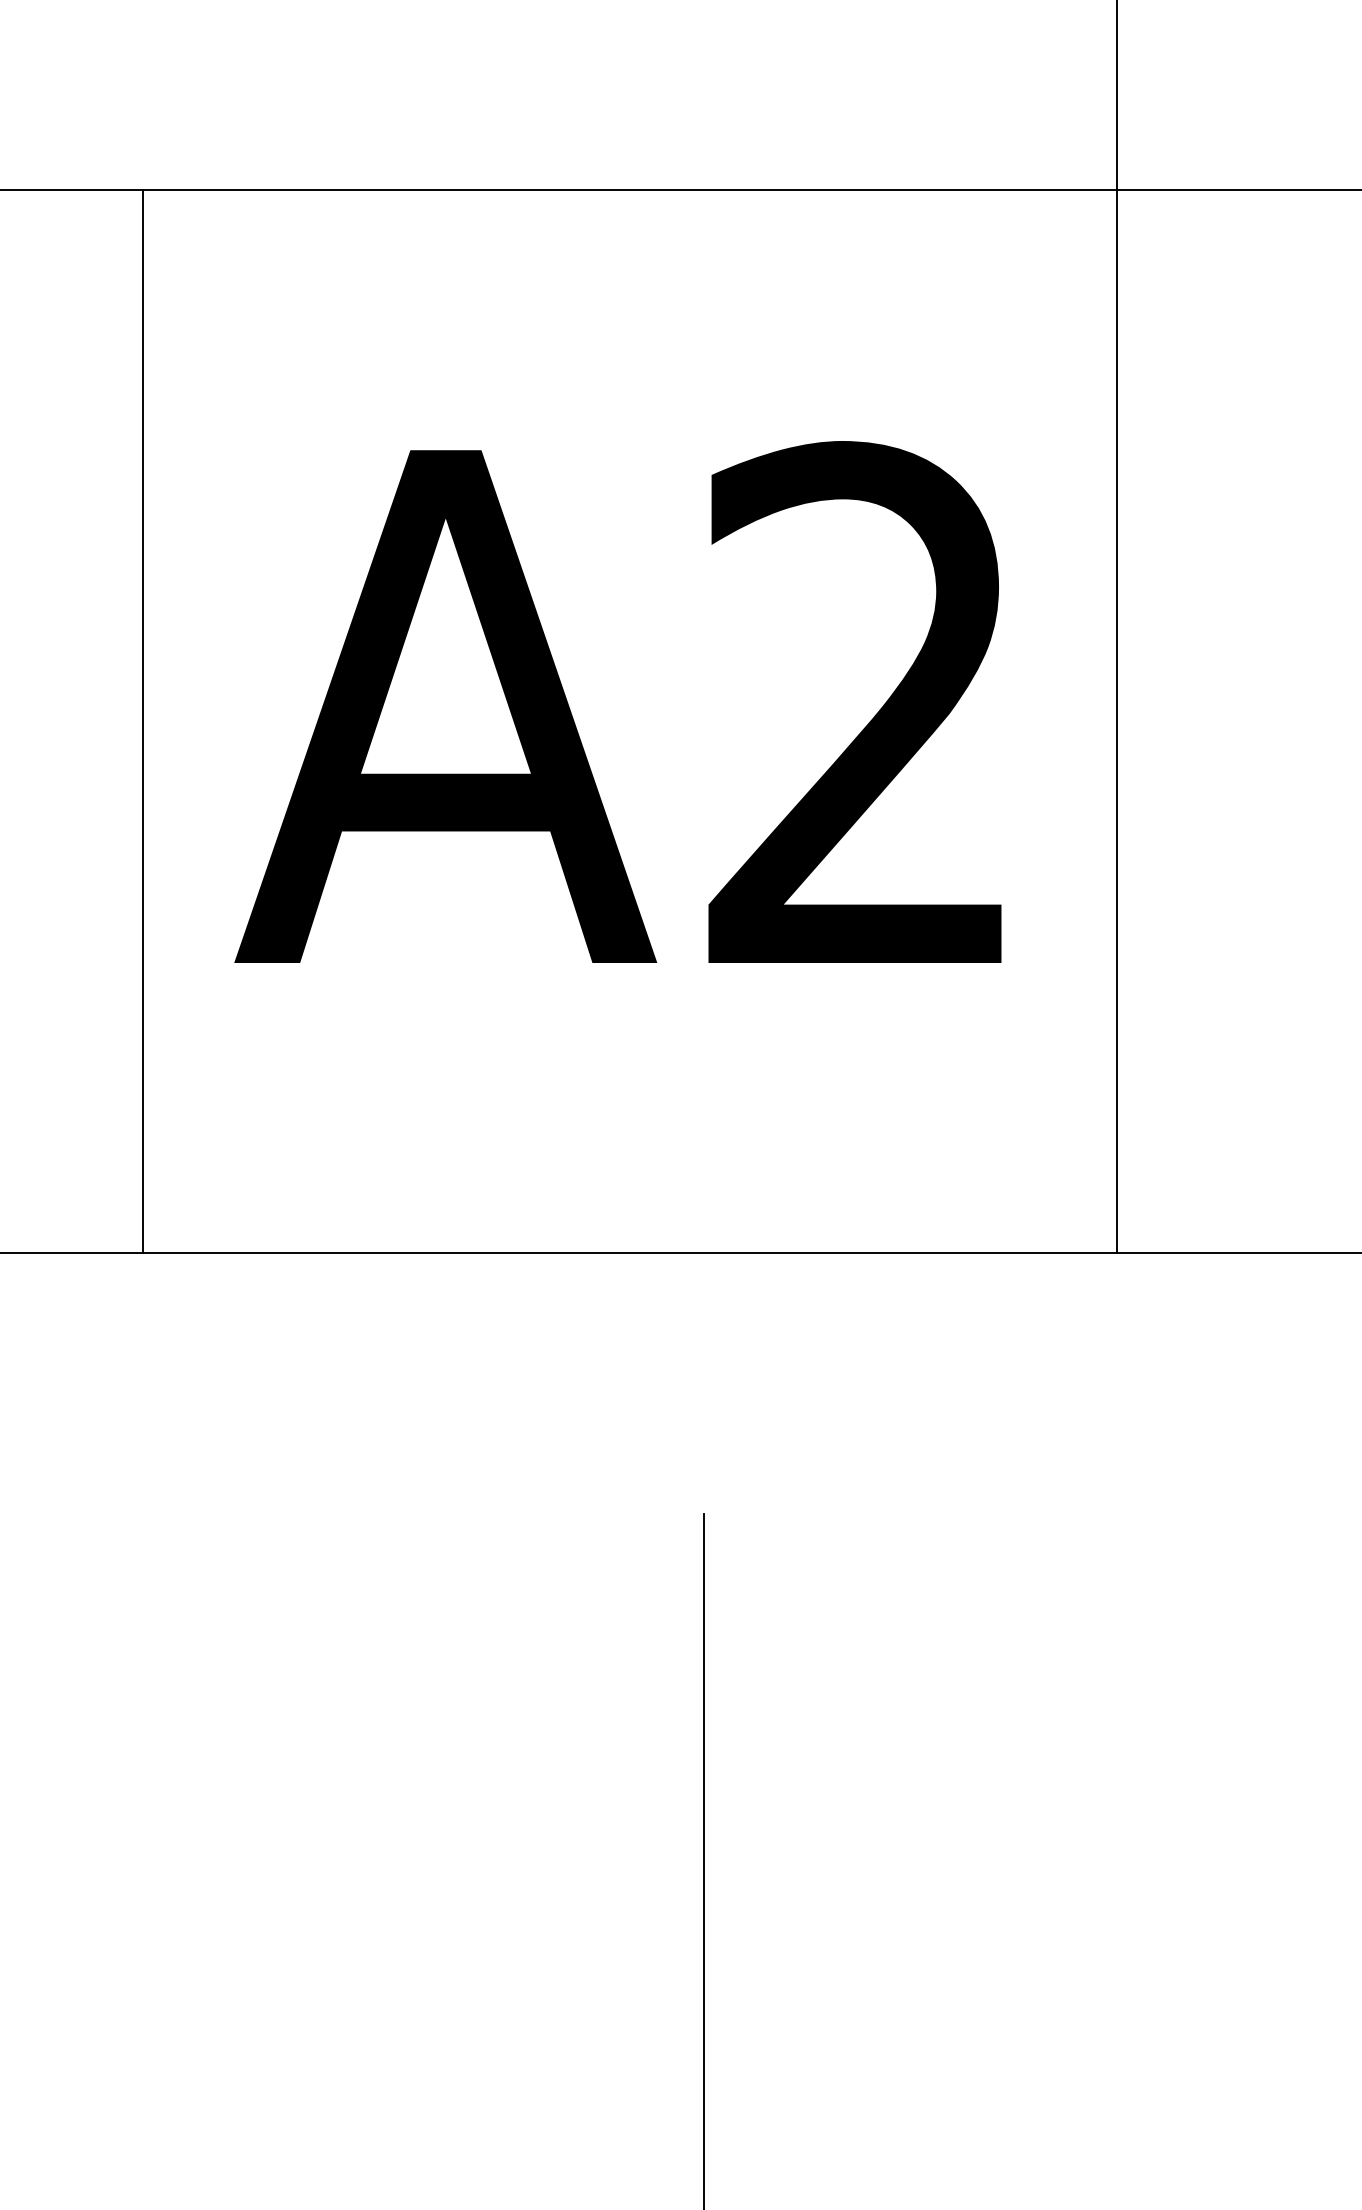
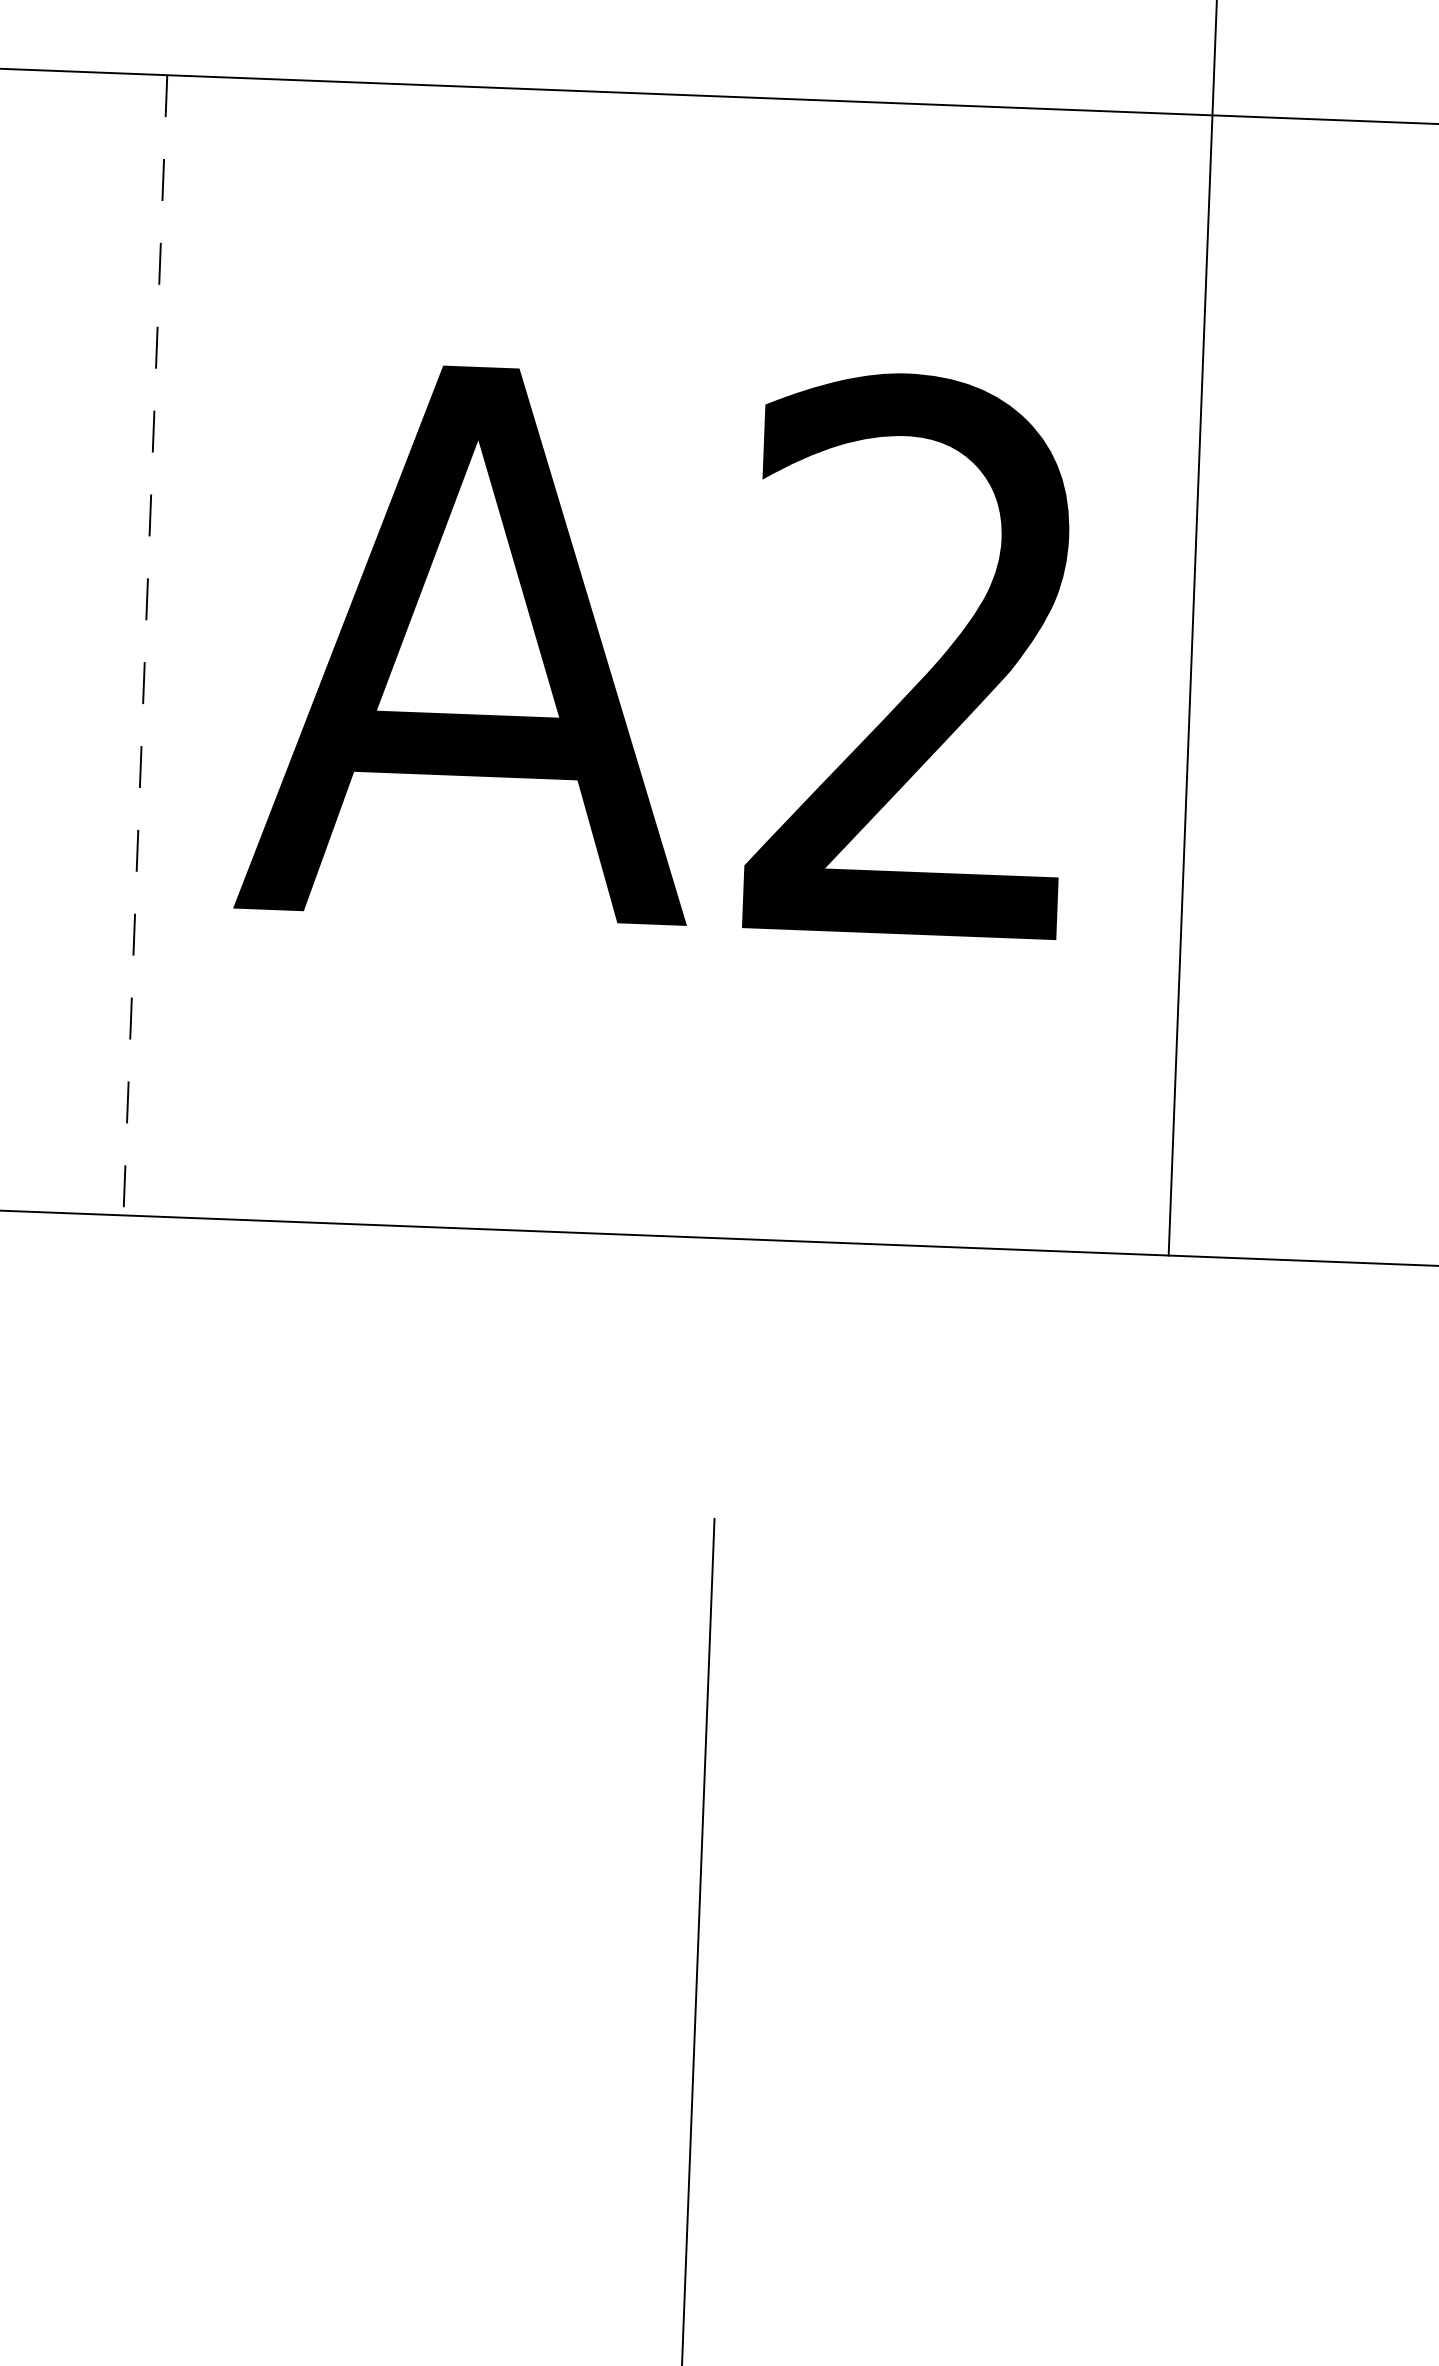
line: (143, 721) -> (145, 645), solid -> dashed

